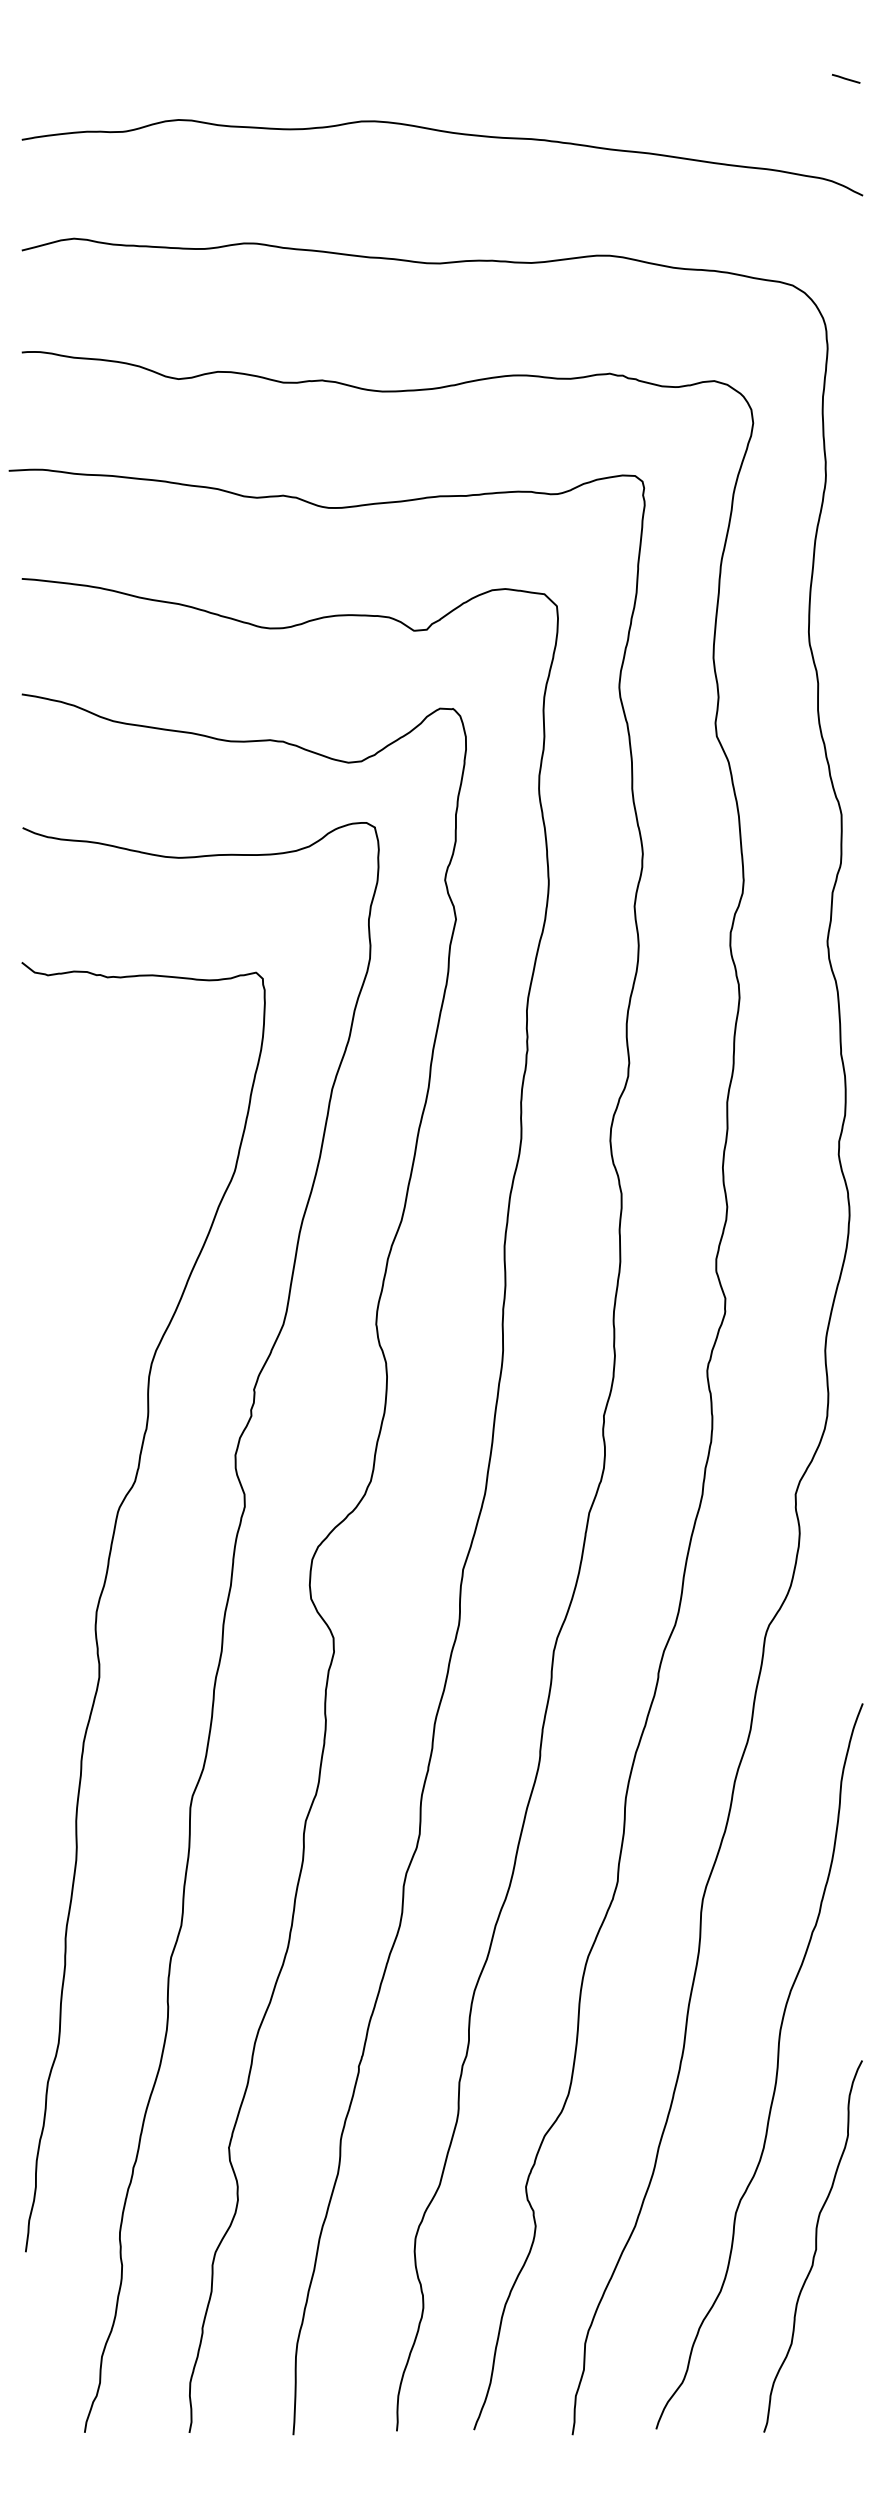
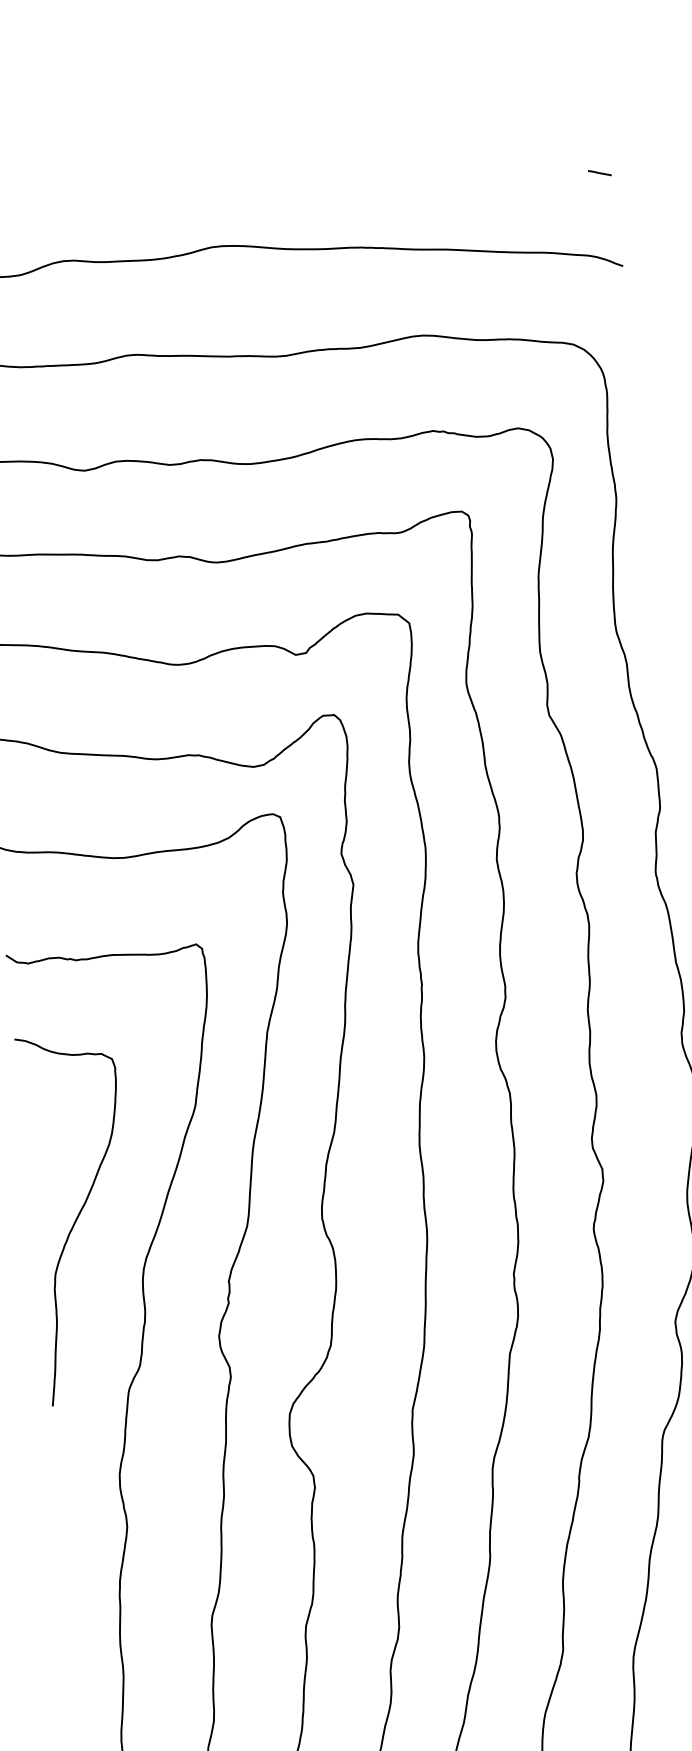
curve: (79, 1290) -> (79, 1215), added

